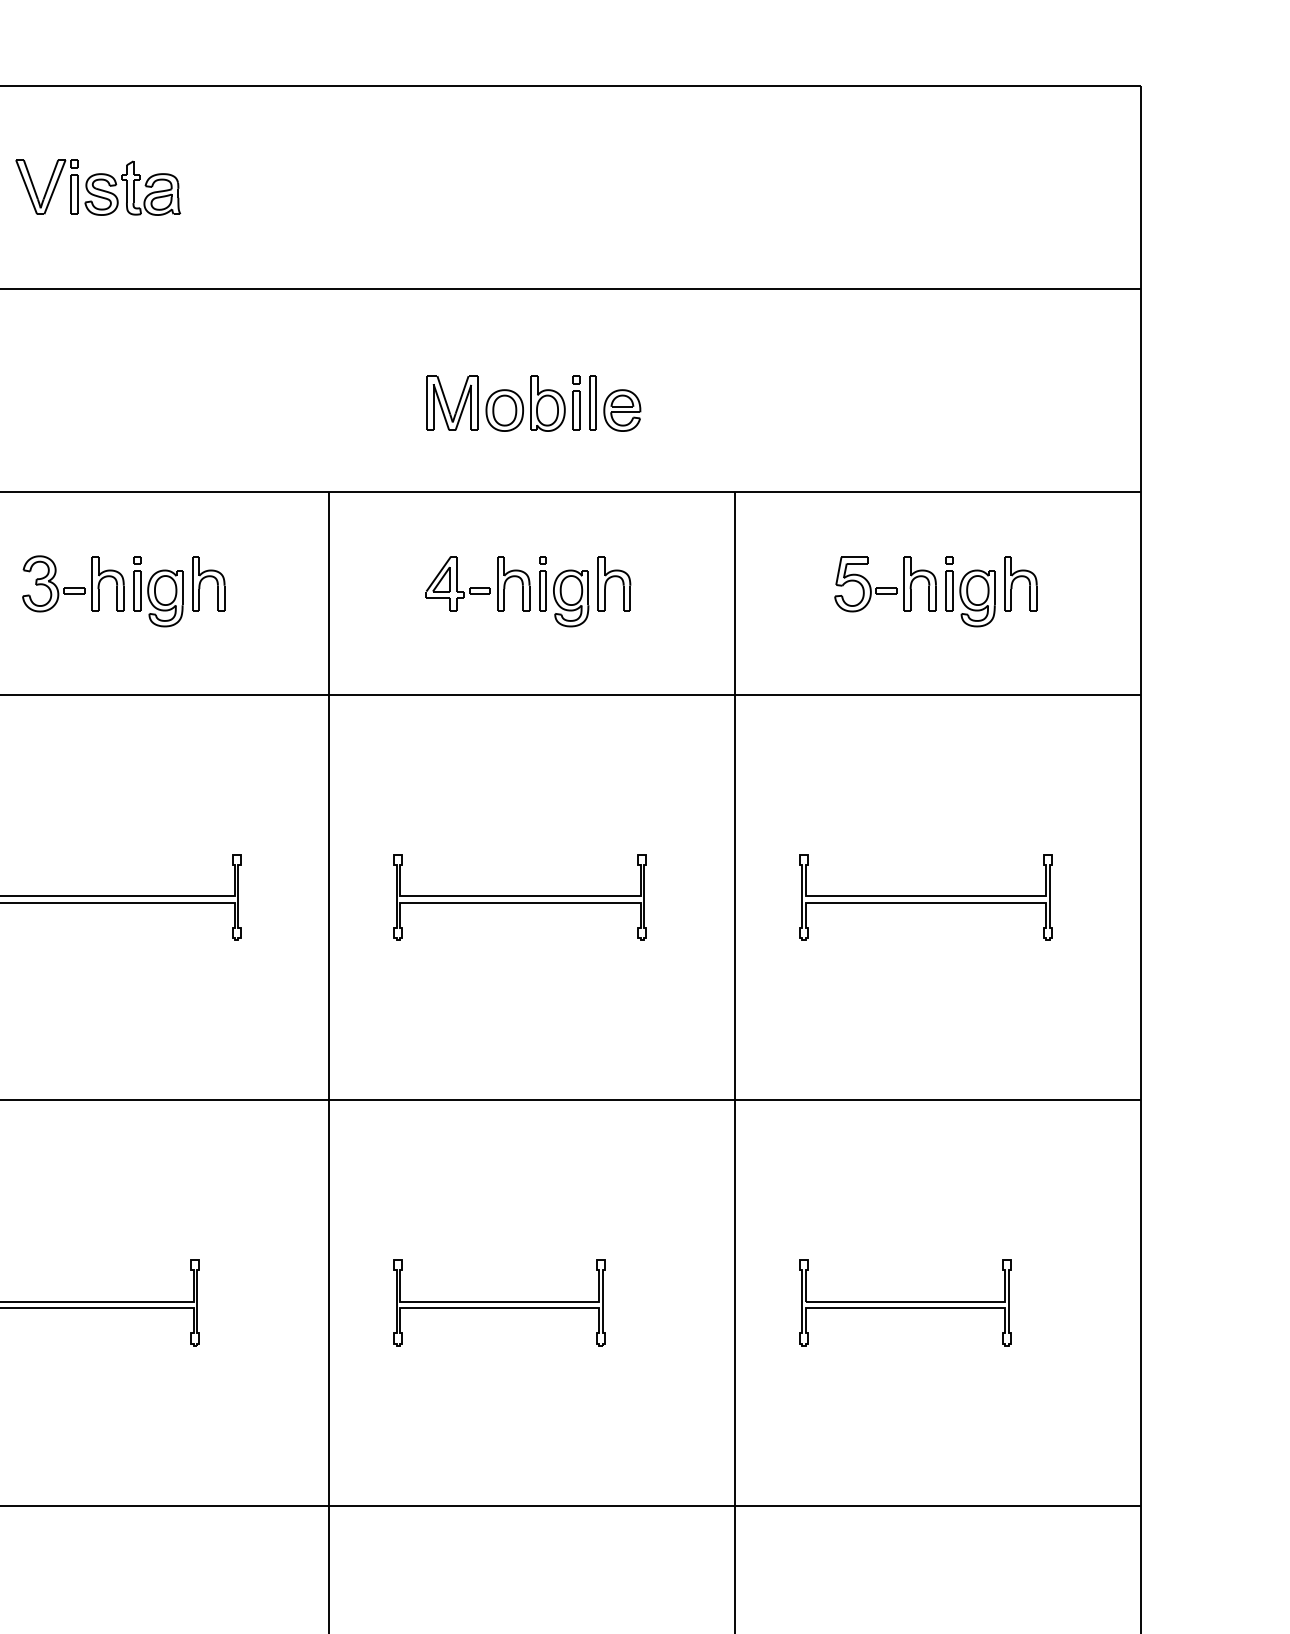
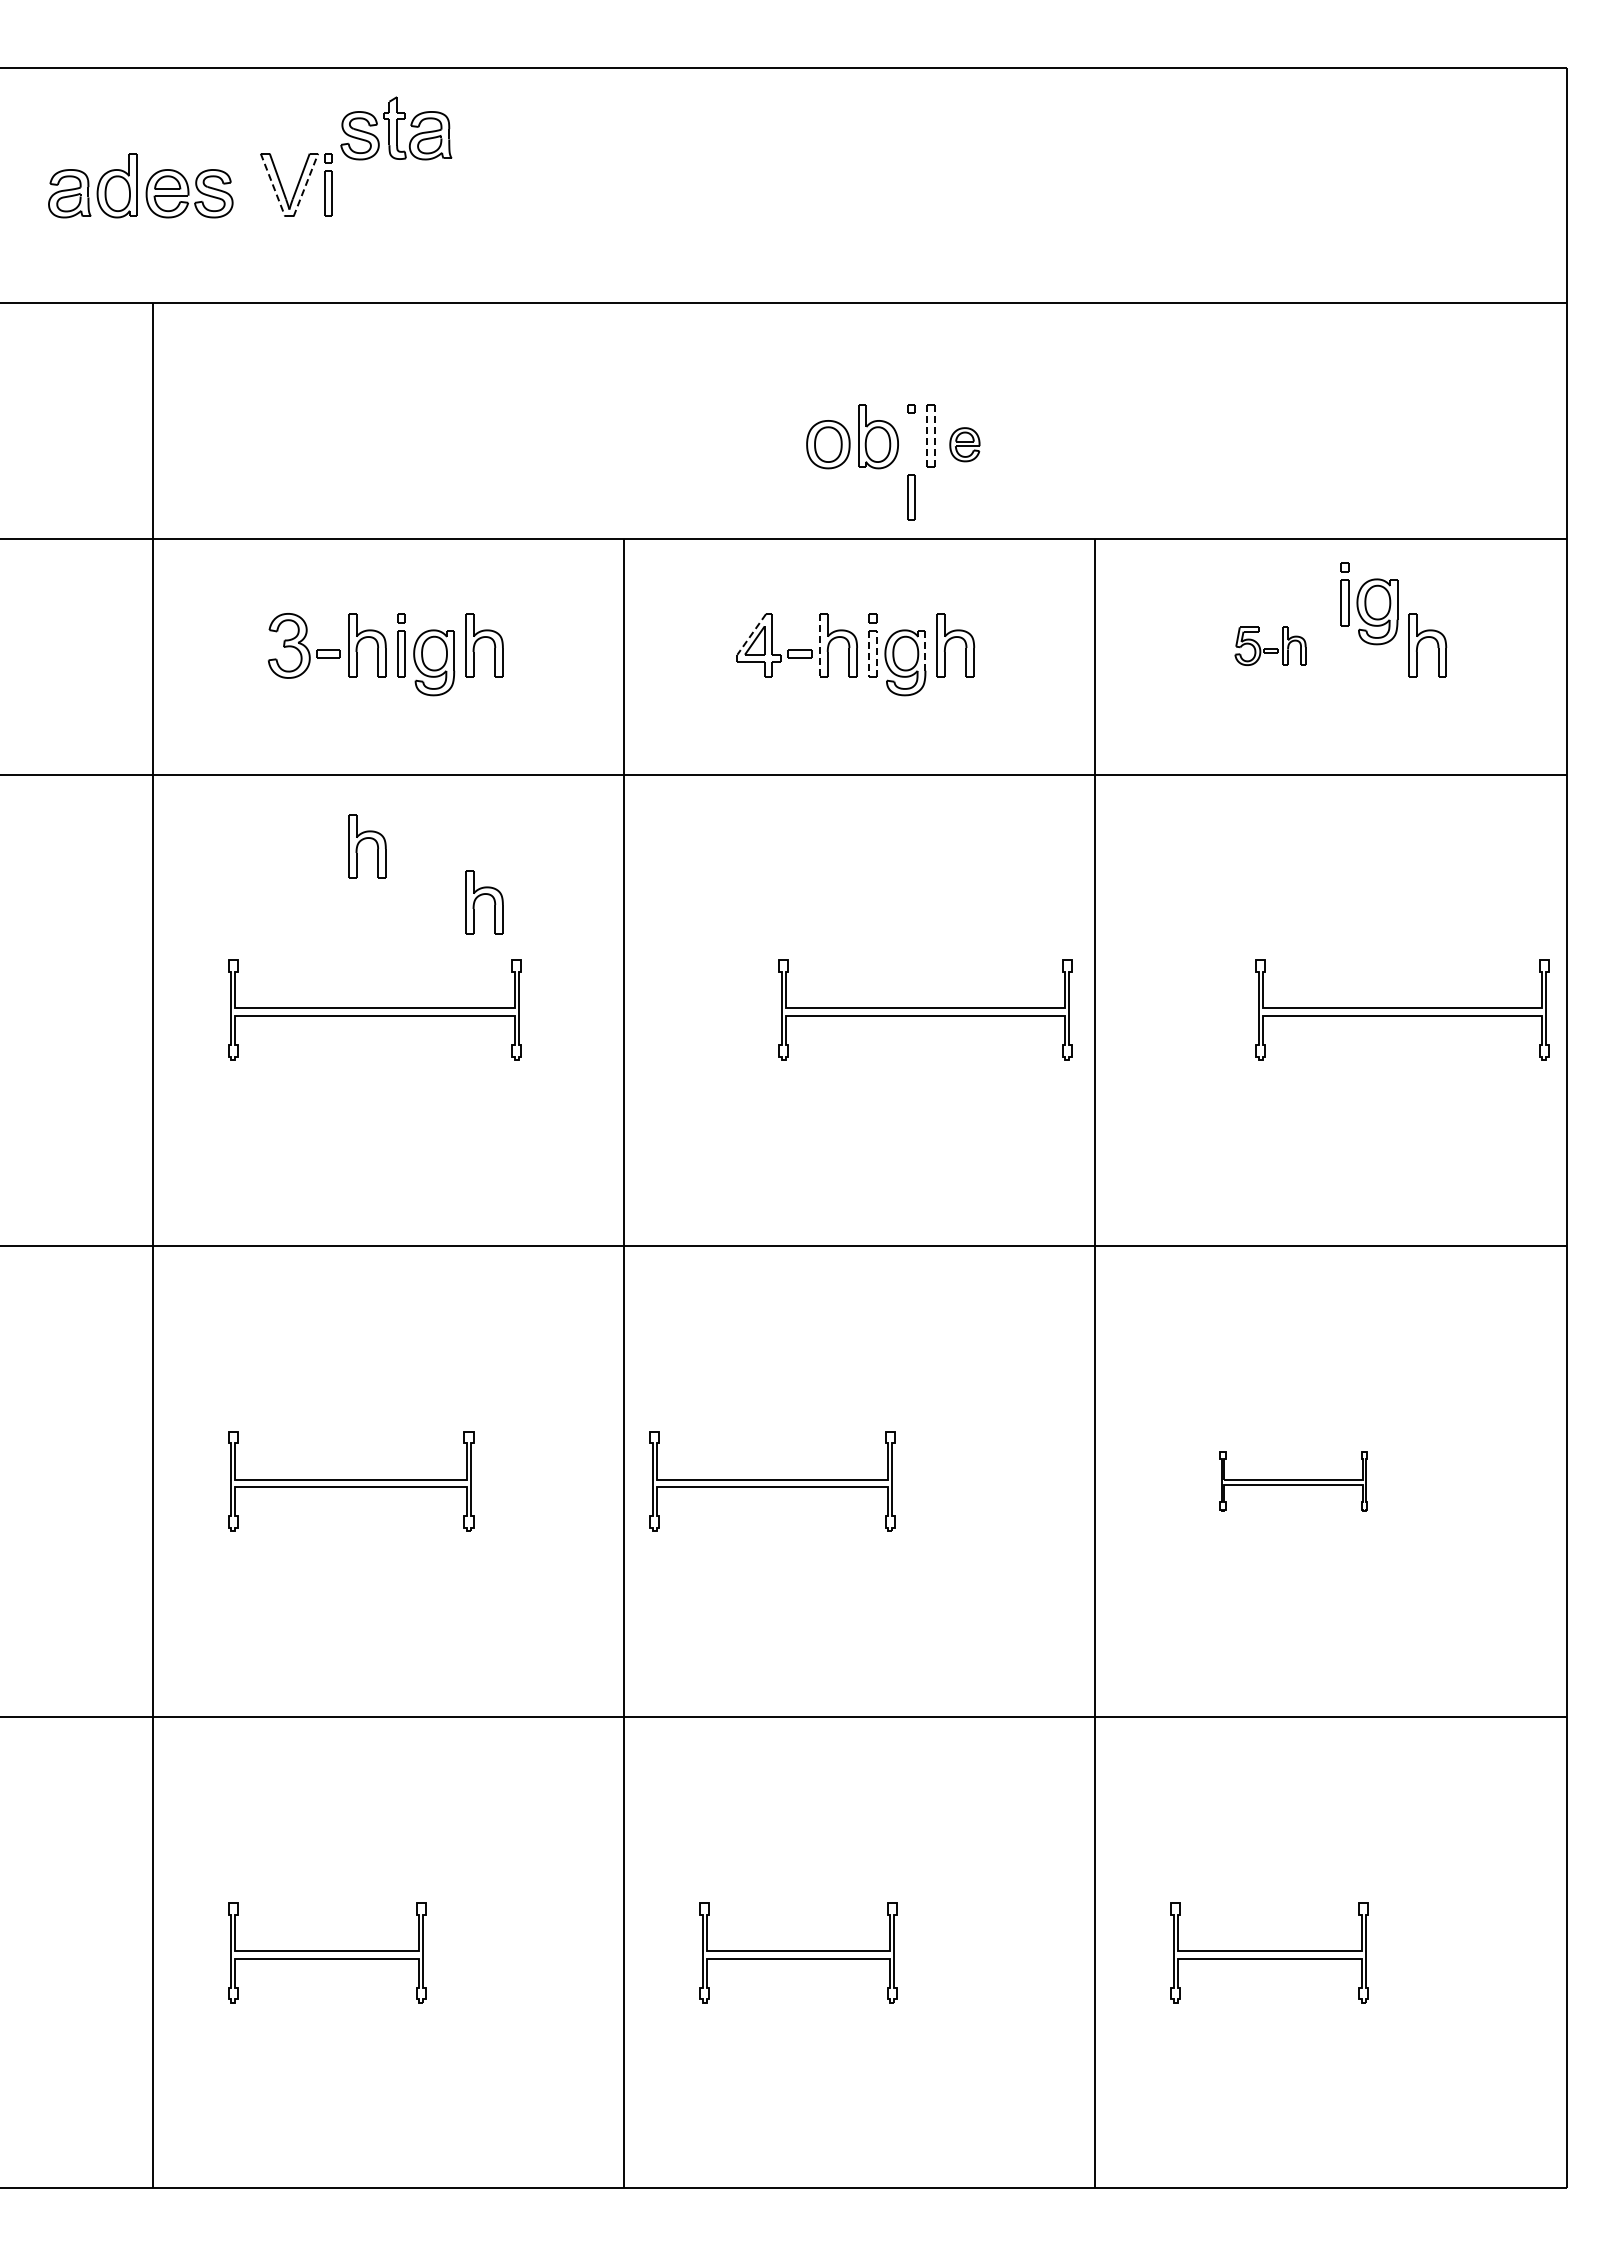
line: (26, 187) -> (272, 185), solid -> dashed
line: (54, 187) -> (305, 185), solid -> dashed
part: (132, 188) -> (396, 128), moved
part: (452, 402) -> (767, 435), removed
line: (596, 402) -> (934, 435), solid -> dashed
line: (589, 403) -> (926, 436), solid -> dashed
part: (576, 410) -> (911, 497), moved
part: (622, 410) -> (964, 444), size x0.7
line: (438, 574) -> (751, 634), solid -> dashed
part: (885, 583) -> (1270, 645), size x0.6
line: (498, 584) -> (820, 646), solid -> dashed
line: (588, 588) -> (925, 651), solid -> dashed
line: (539, 591) -> (868, 654), solid -> dashed
line: (546, 591) -> (876, 654), solid -> dashed
part: (970, 591) -> (1369, 603), moved
part: (107, 750) -> (366, 839), added
part: (207, 798) -> (483, 895), added
part: (520, 896) -> (925, 1009), moved
part: (925, 896) -> (1402, 1009), moved
part: (499, 1303) -> (772, 1481), moved
part: (905, 1303) -> (1293, 1481), size x0.6

